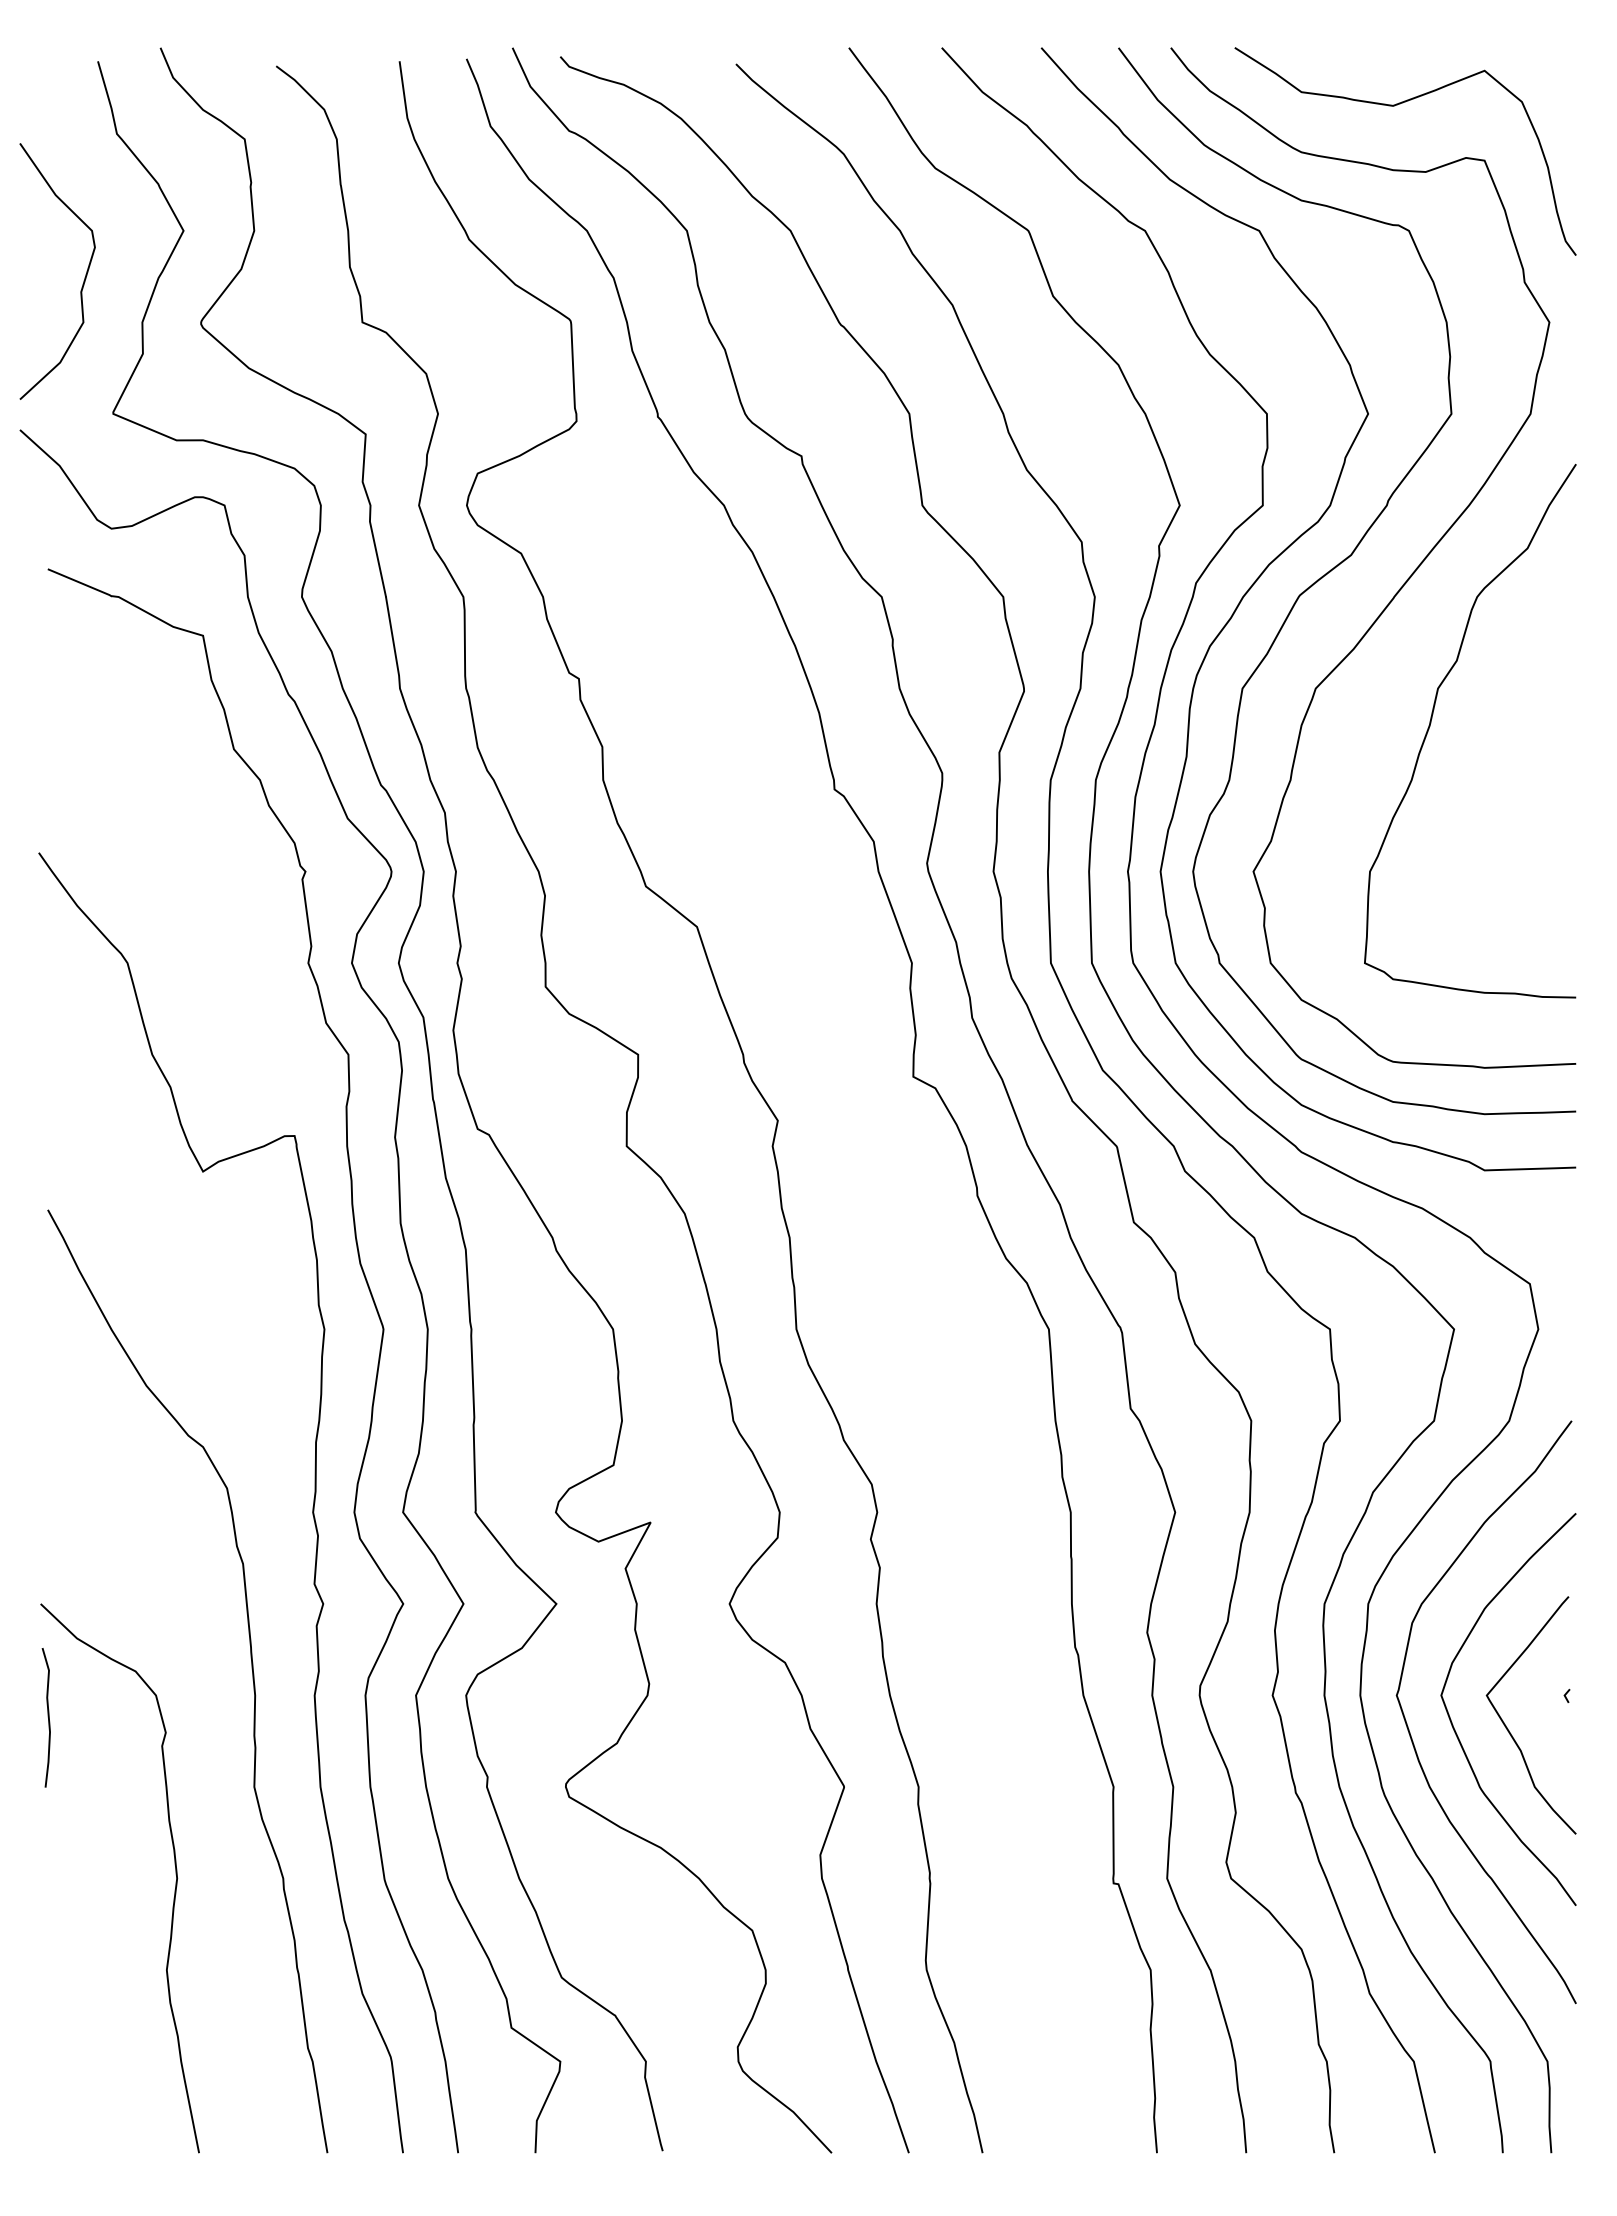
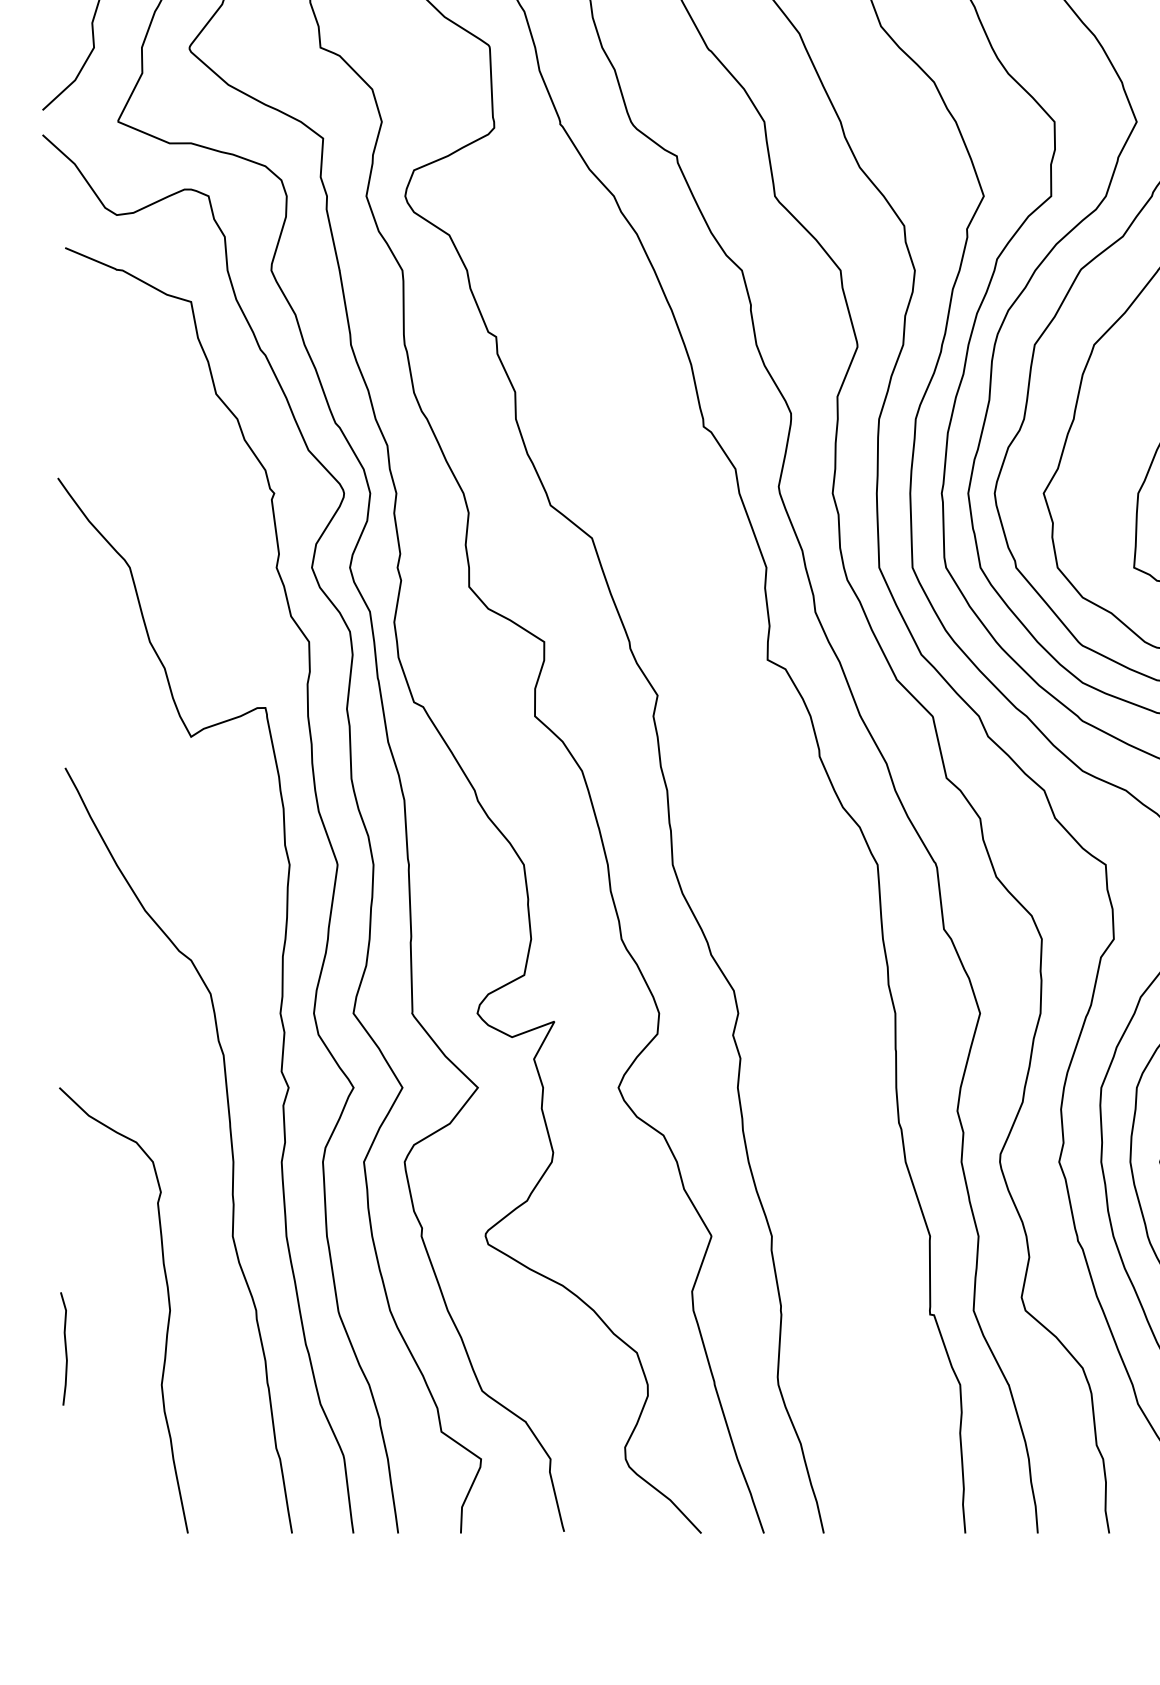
curve: (47, 1717) -> (64, 1348), moved

